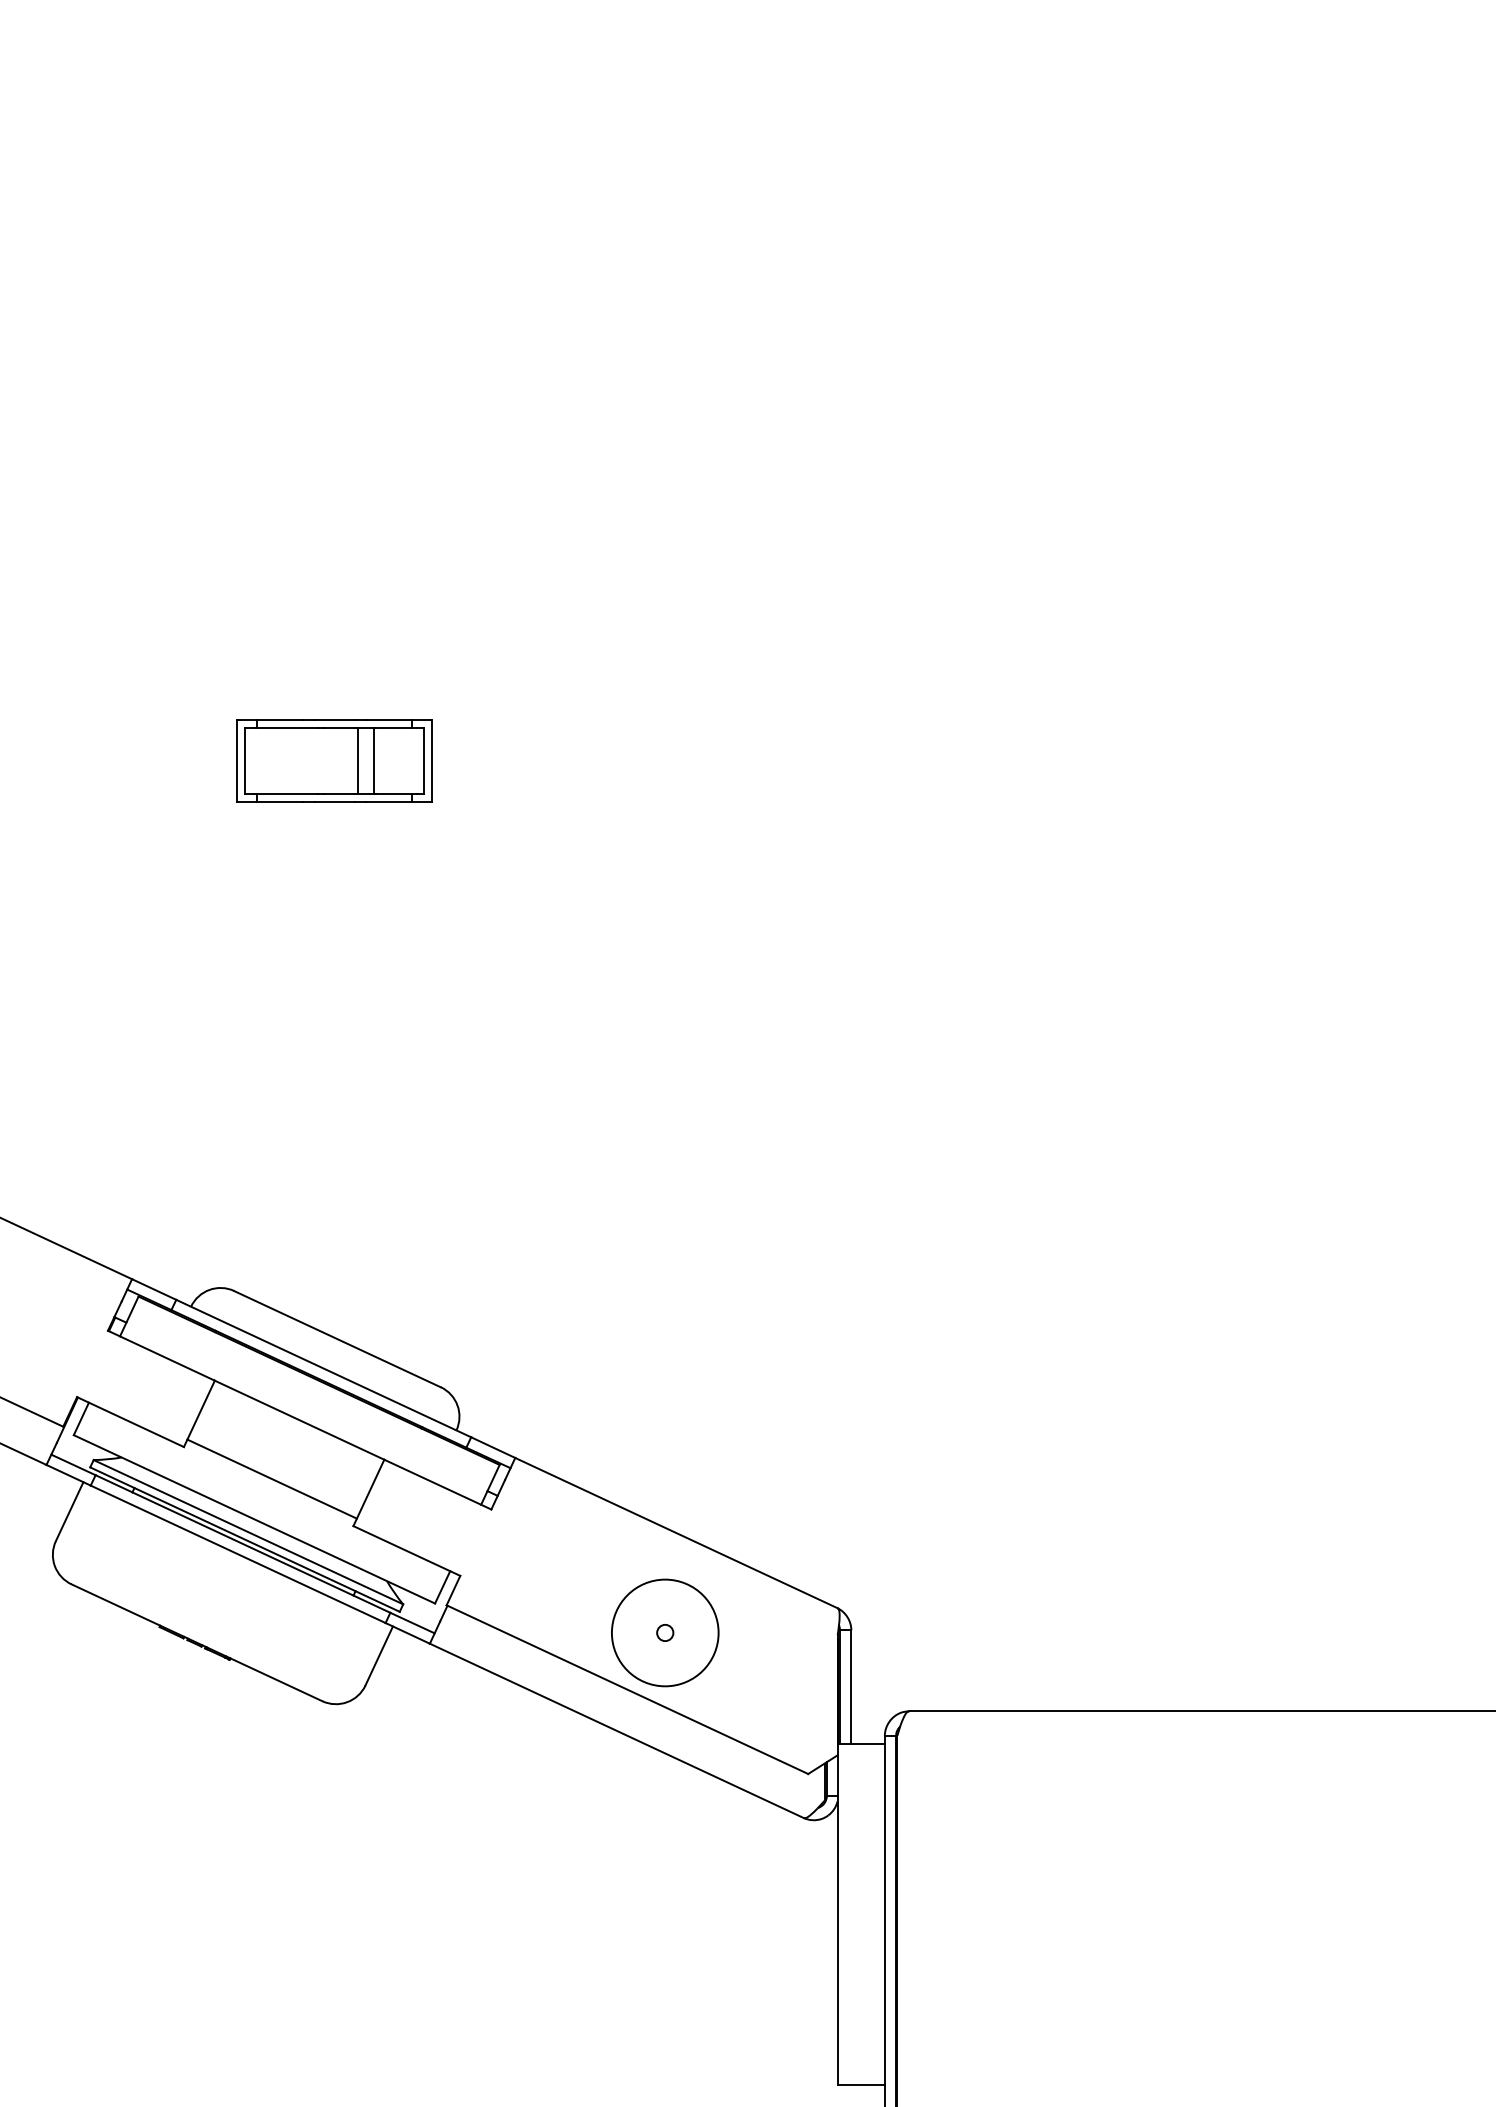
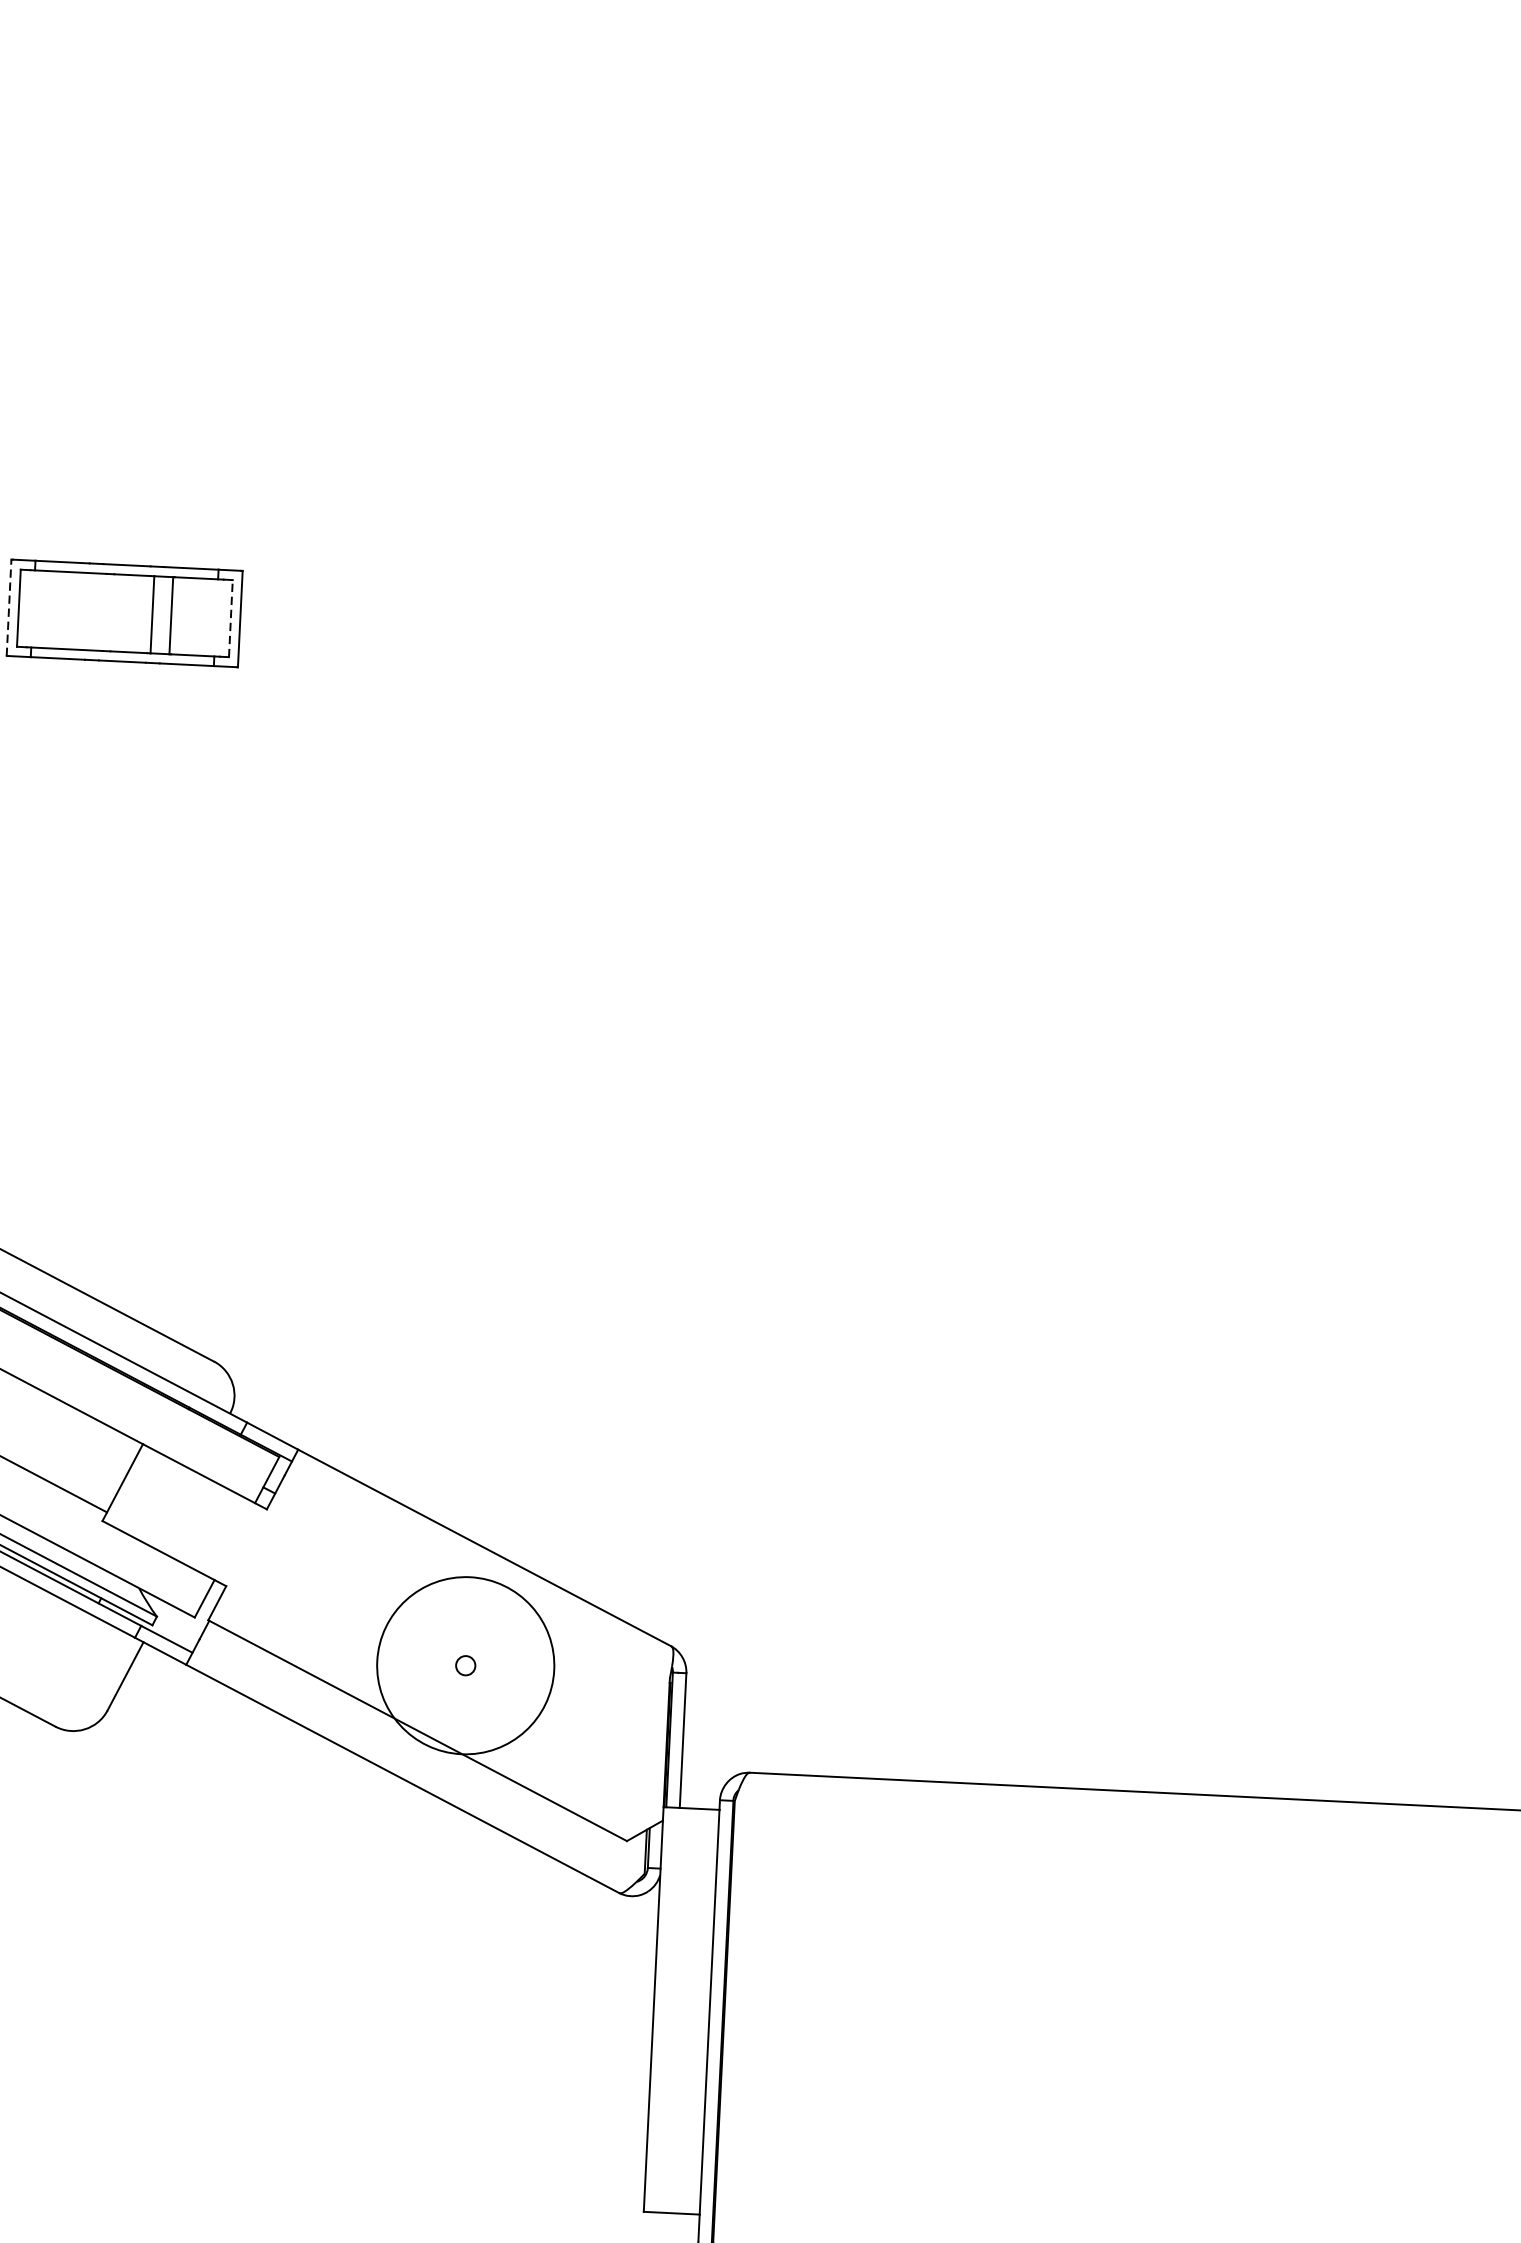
line: (237, 760) -> (9, 607), solid -> dashed
line: (424, 760) -> (231, 618), solid -> dashed
circle: (664, 1632) -> (464, 1665), size x1.4

